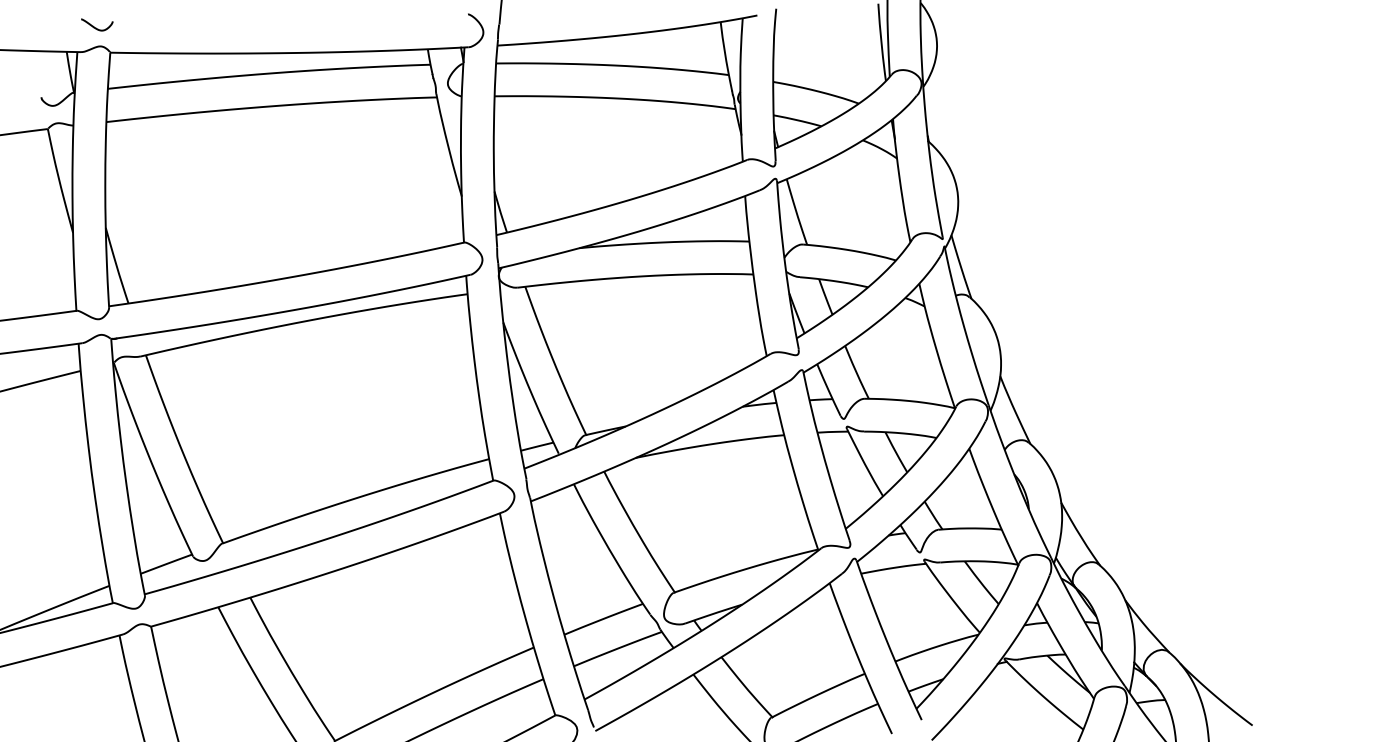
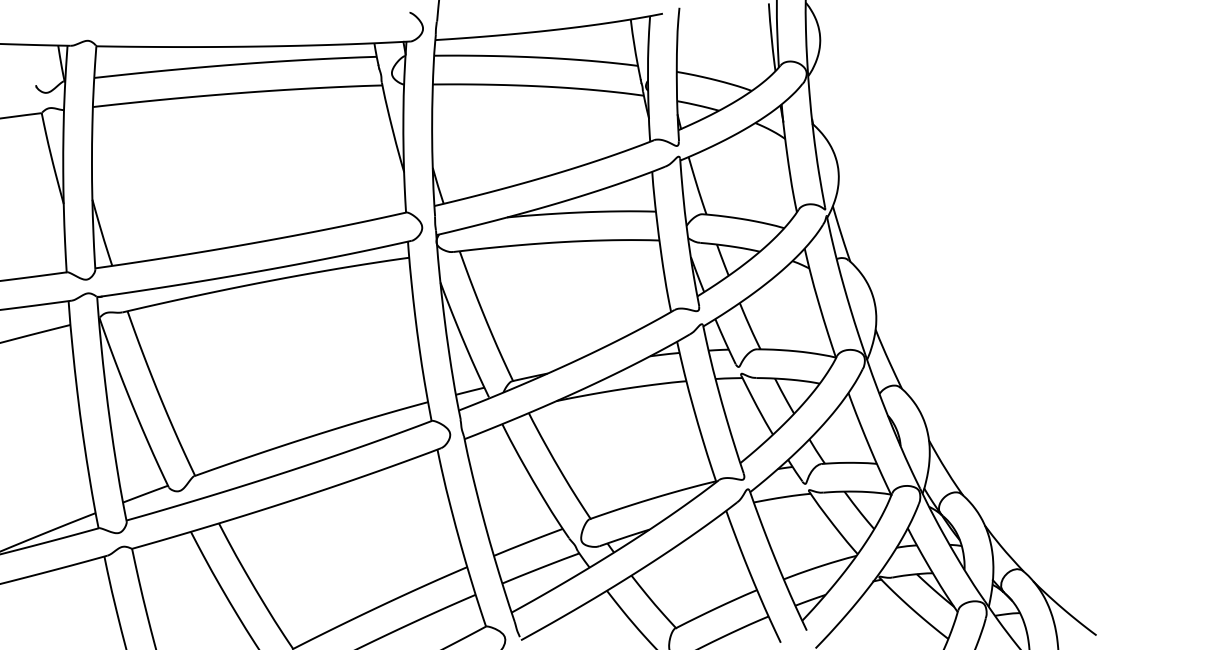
curve: (95, 26) -> (83, 23), removed

